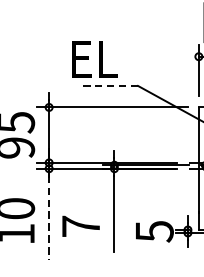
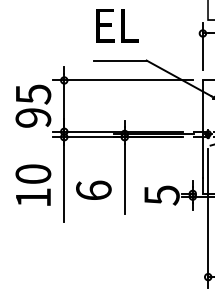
text: (94, 58) -> (117, 25), moved
line: (108, 85) -> (119, 60), dashed -> solid
line: (49, 218) -> (64, 183), dashed -> solid
text: (80, 226) -> (93, 190), 7 -> 6

